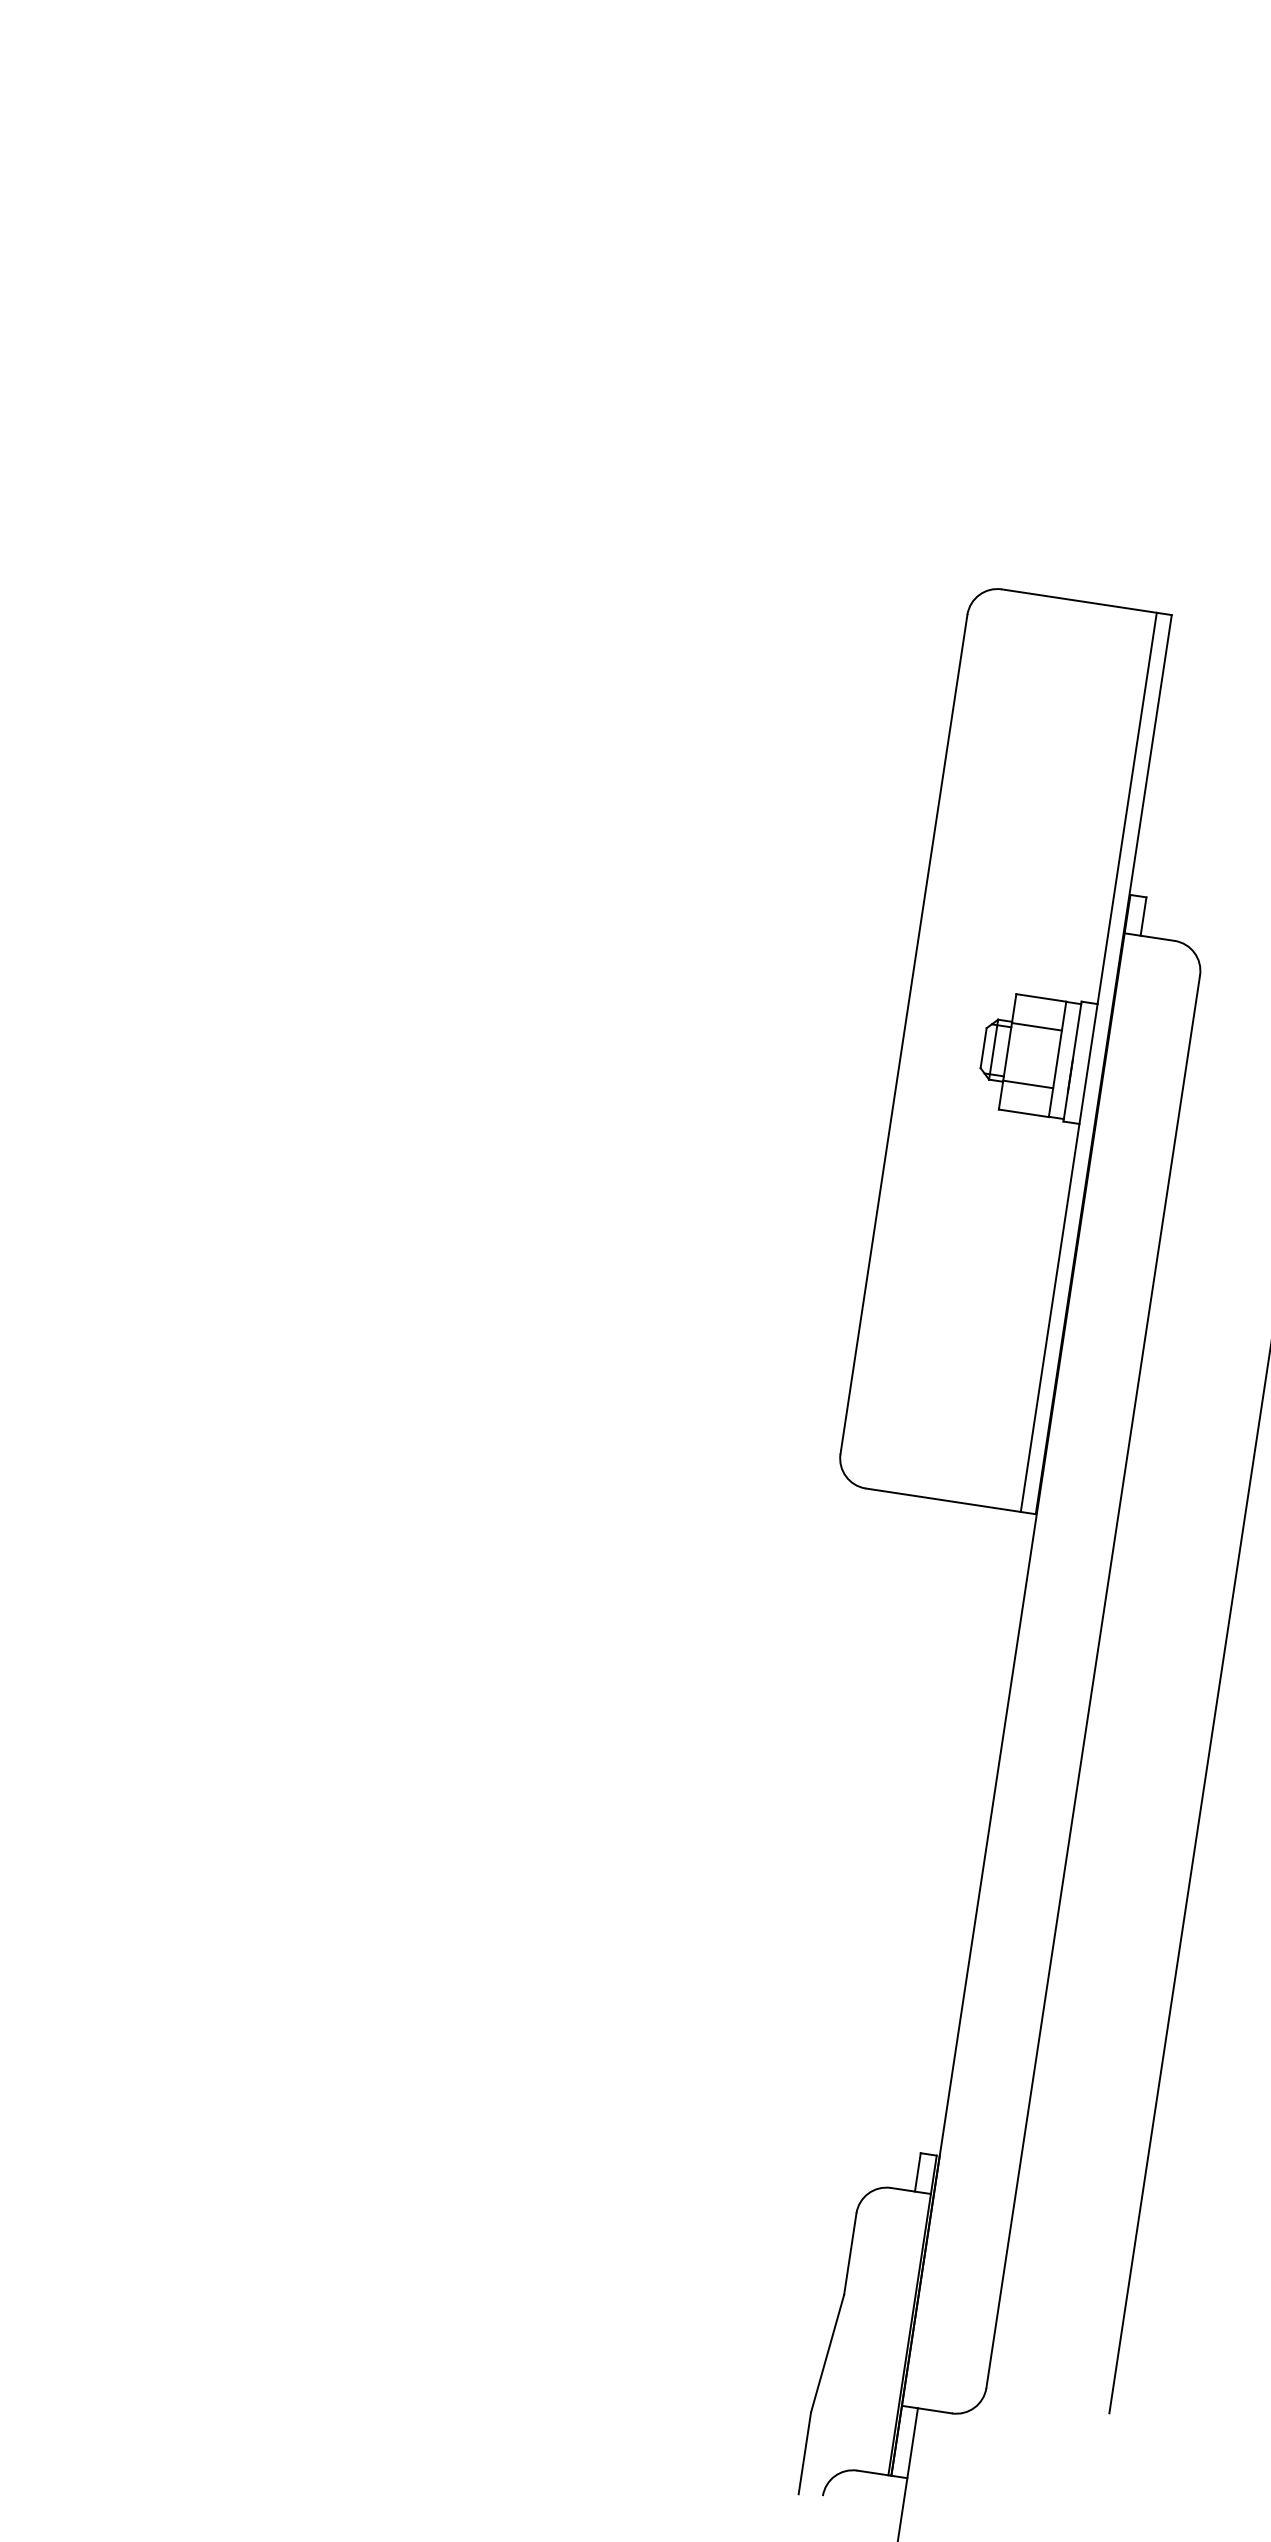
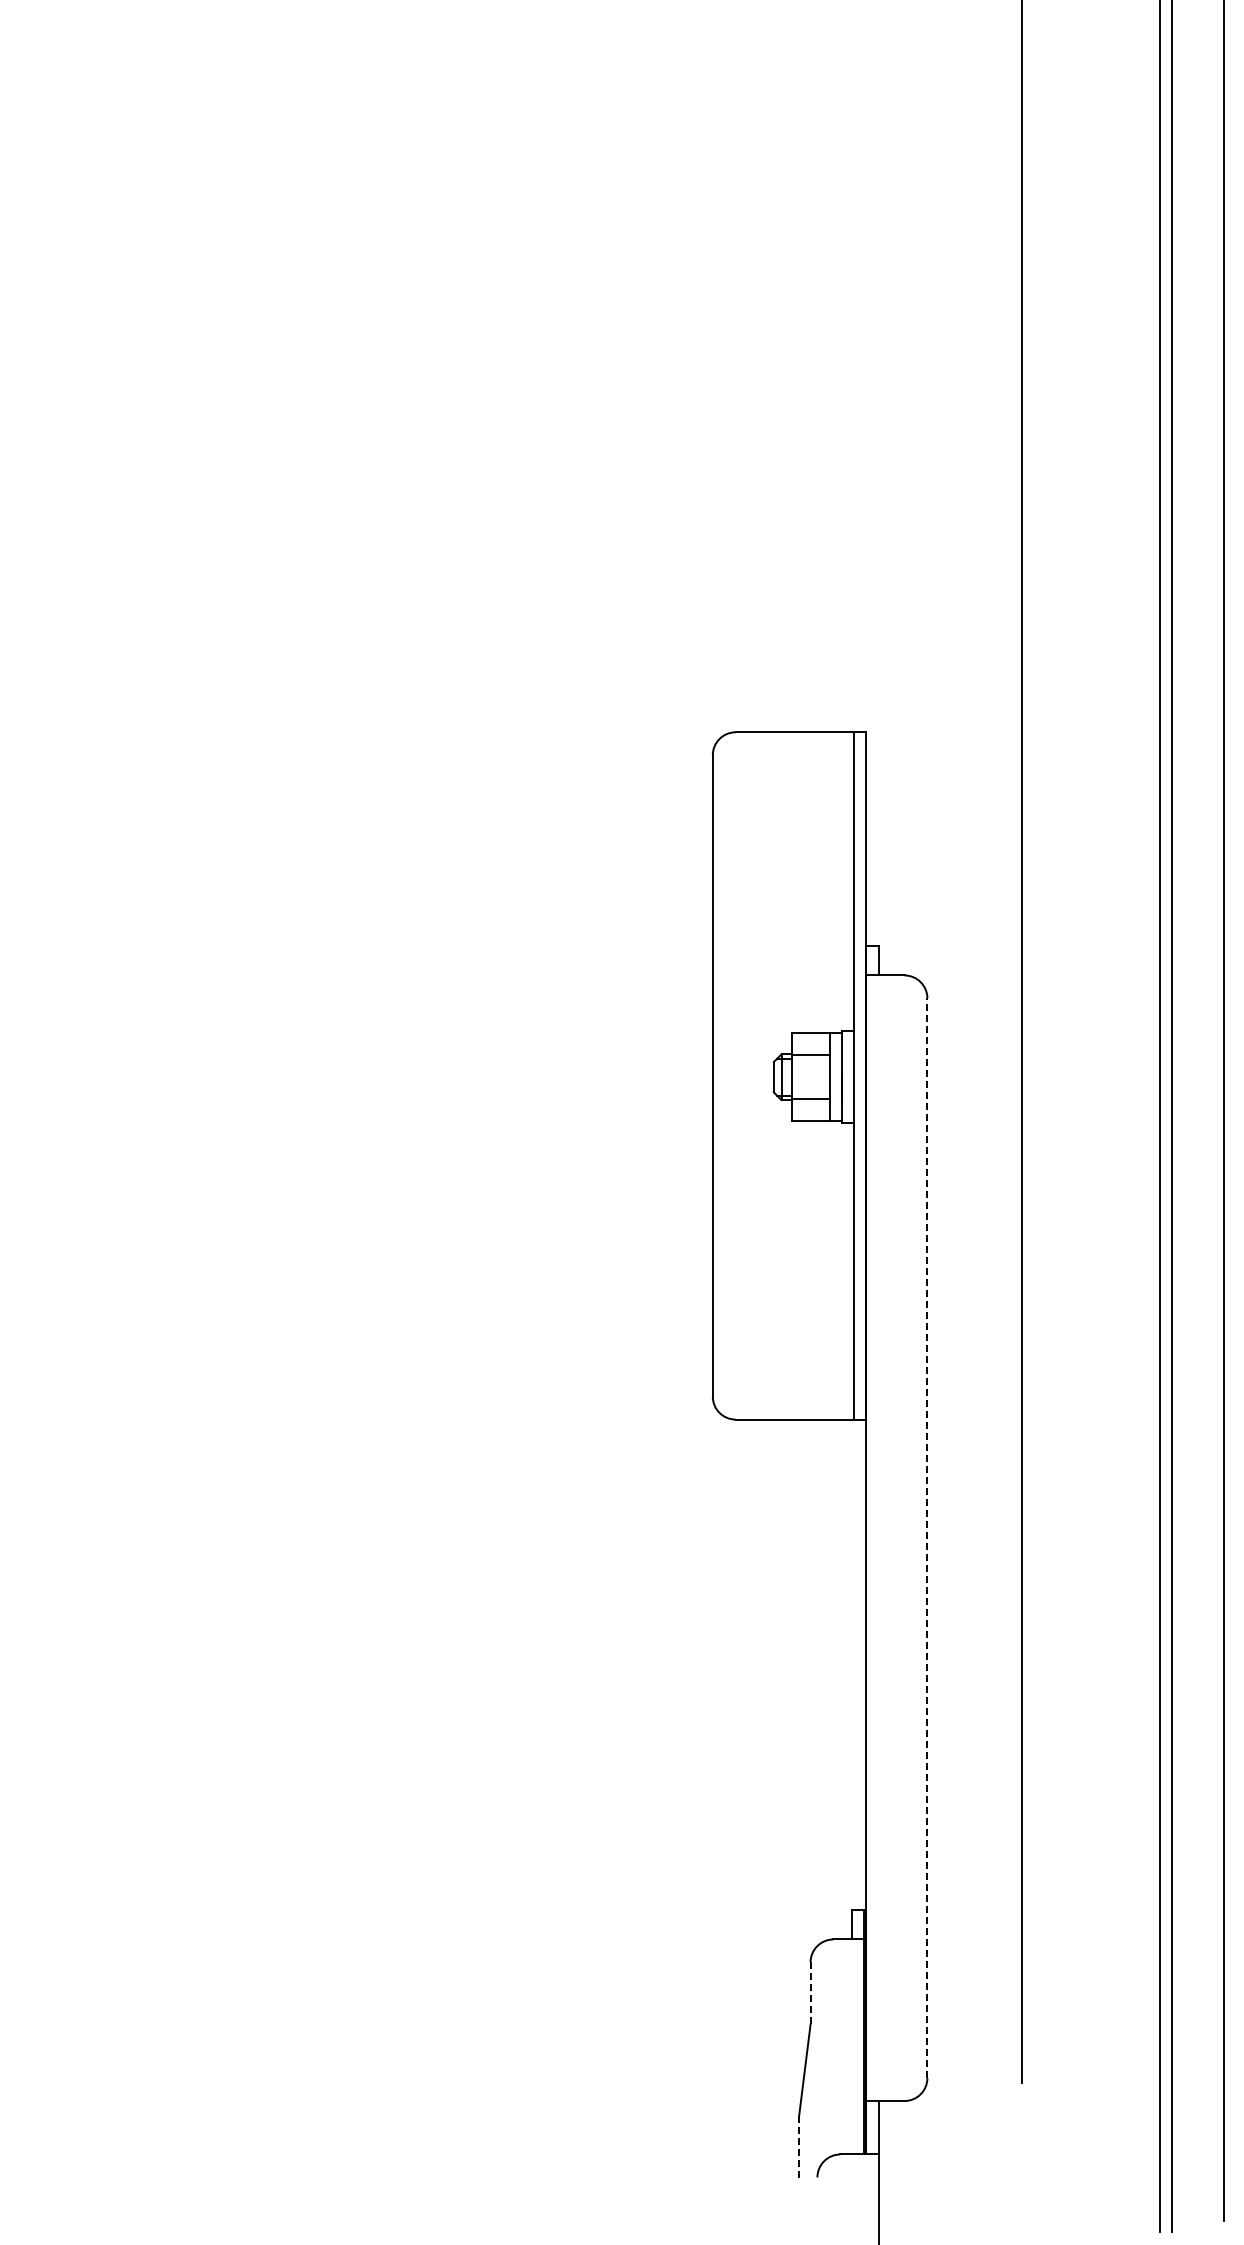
line: (1093, 1682) -> (927, 1538), solid -> dashed
line: (850, 2255) -> (810, 1994), solid -> dashed
line: (805, 2454) -> (799, 2148), solid -> dashed

